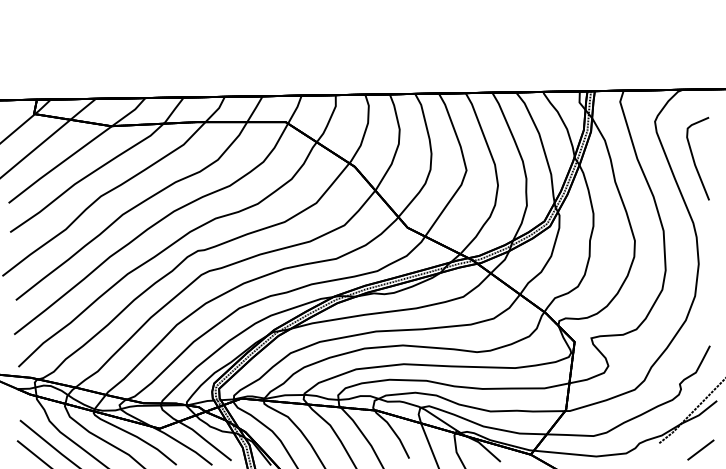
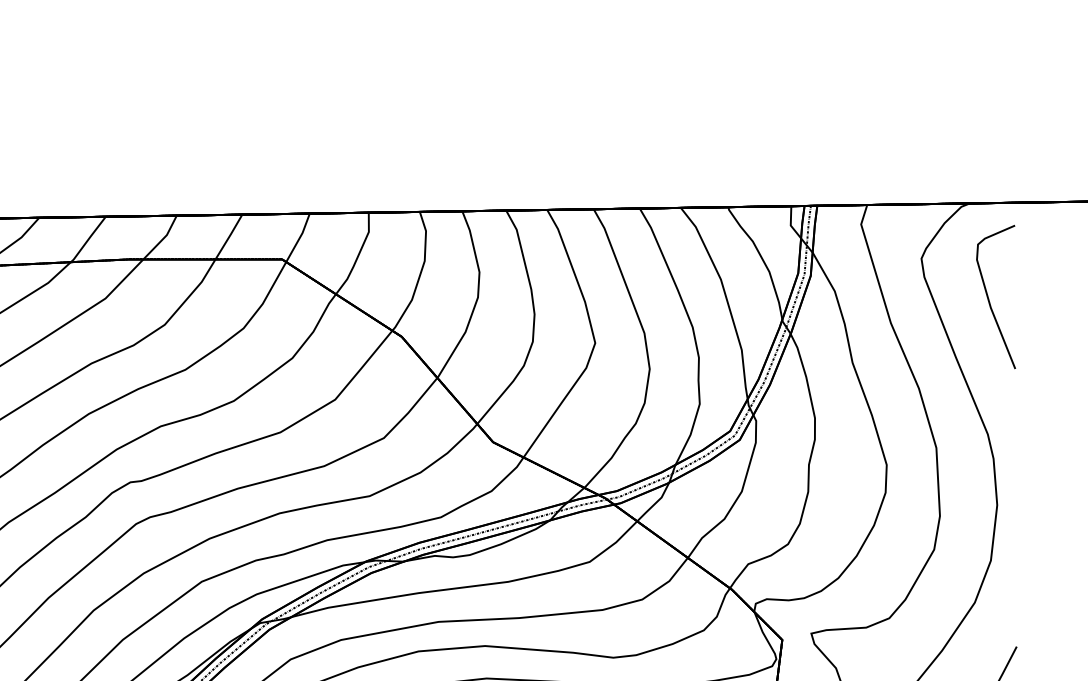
curve: (694, 158) -> (989, 296), moved

